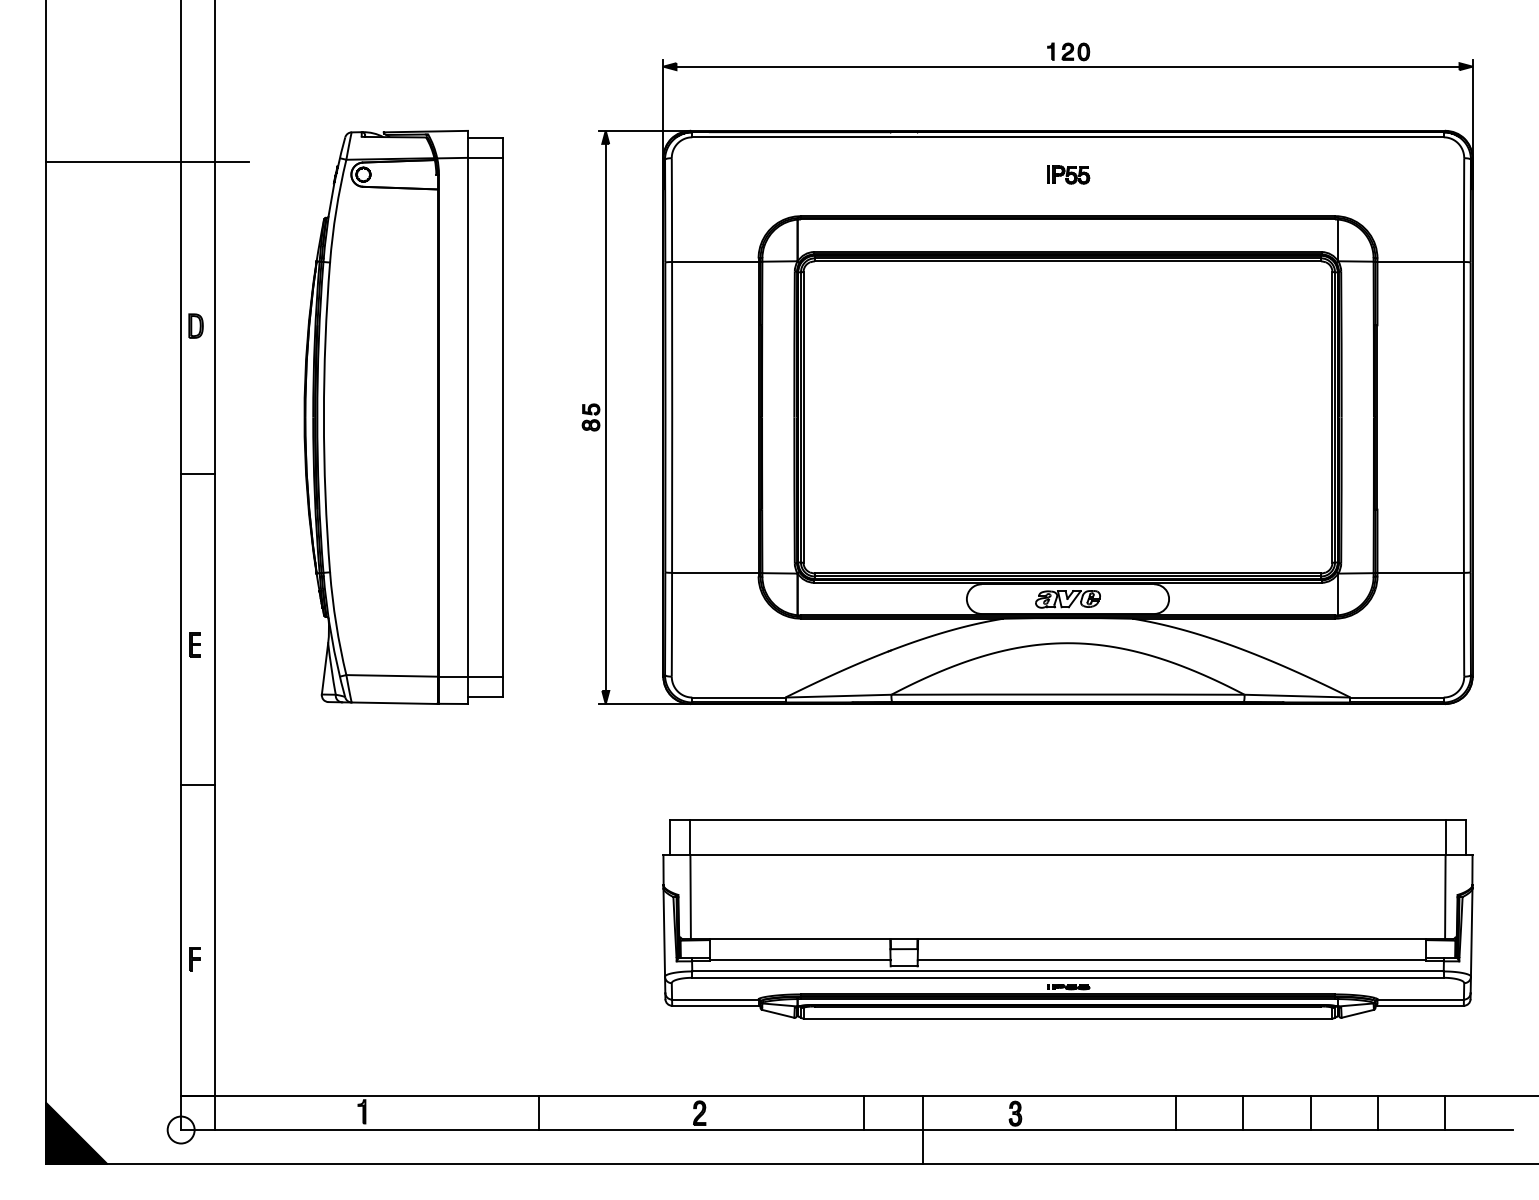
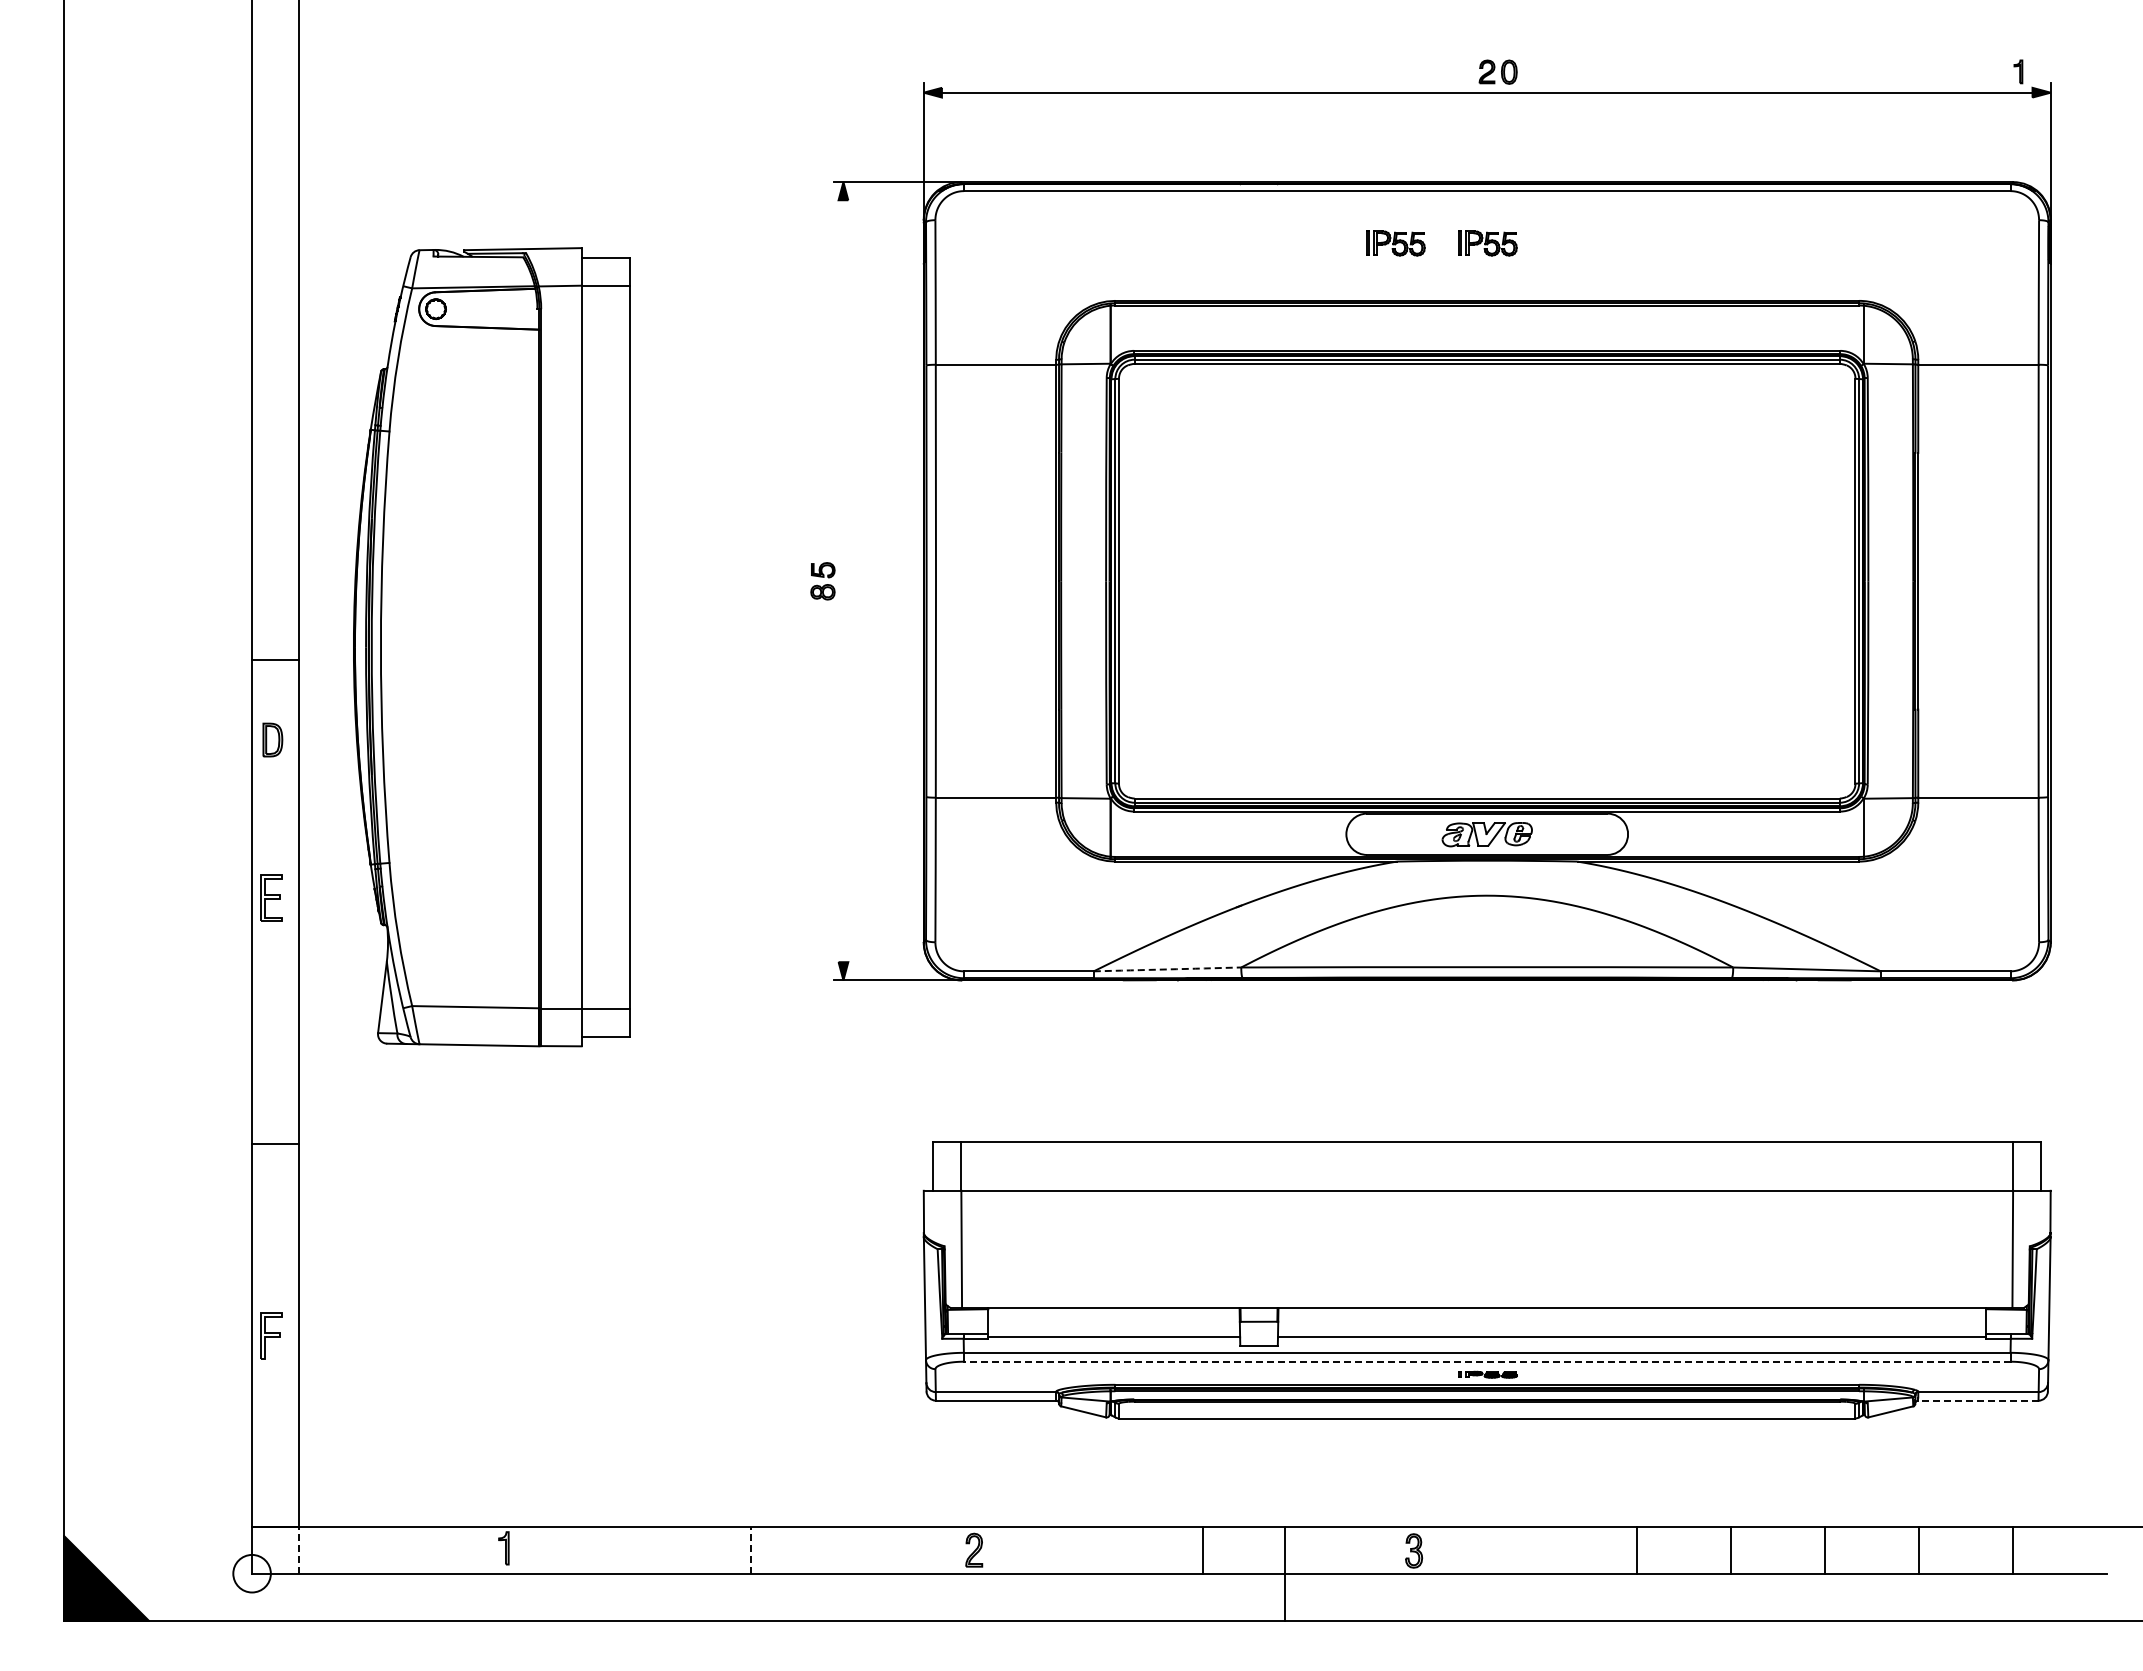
part: (1050, 51) -> (2018, 71), moved
line: (147, 162) -> (205, 226), removed
part: (1002, 174) -> (1395, 243), added
part: (195, 325) -> (272, 739), moved
part: (403, 417) -> (491, 647), moved
line: (605, 417) -> (843, 581), removed
part: (195, 645) -> (271, 898), size x1.4
arc: (838, 696) -> (1167, 969), solid -> dashed
line: (197, 785) -> (275, 1144), moved
part: (195, 959) -> (271, 1335), size x1.4
line: (1067, 977) -> (1486, 1361), solid -> dashed
line: (1420, 1005) -> (1977, 1400), solid -> dashed
line: (215, 1112) -> (299, 1549), solid -> dashed
line: (539, 1112) -> (750, 1549), solid -> dashed

